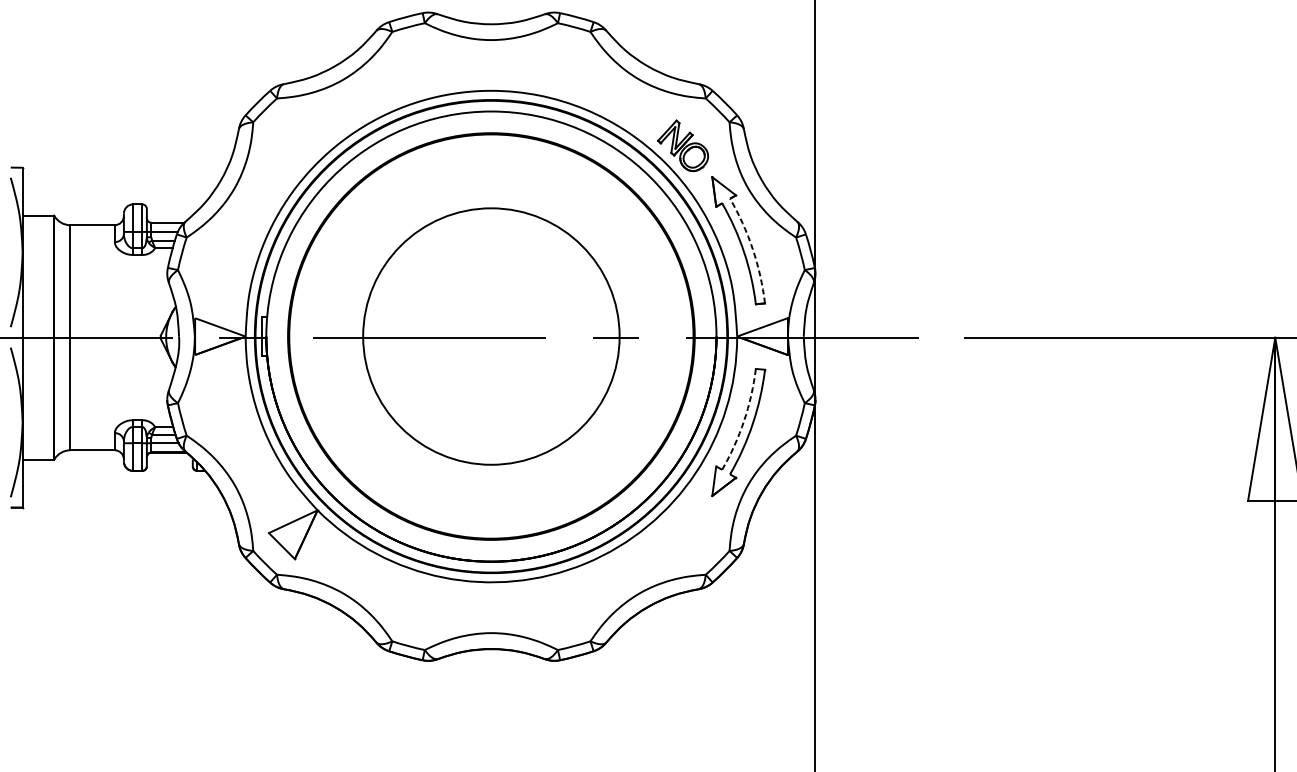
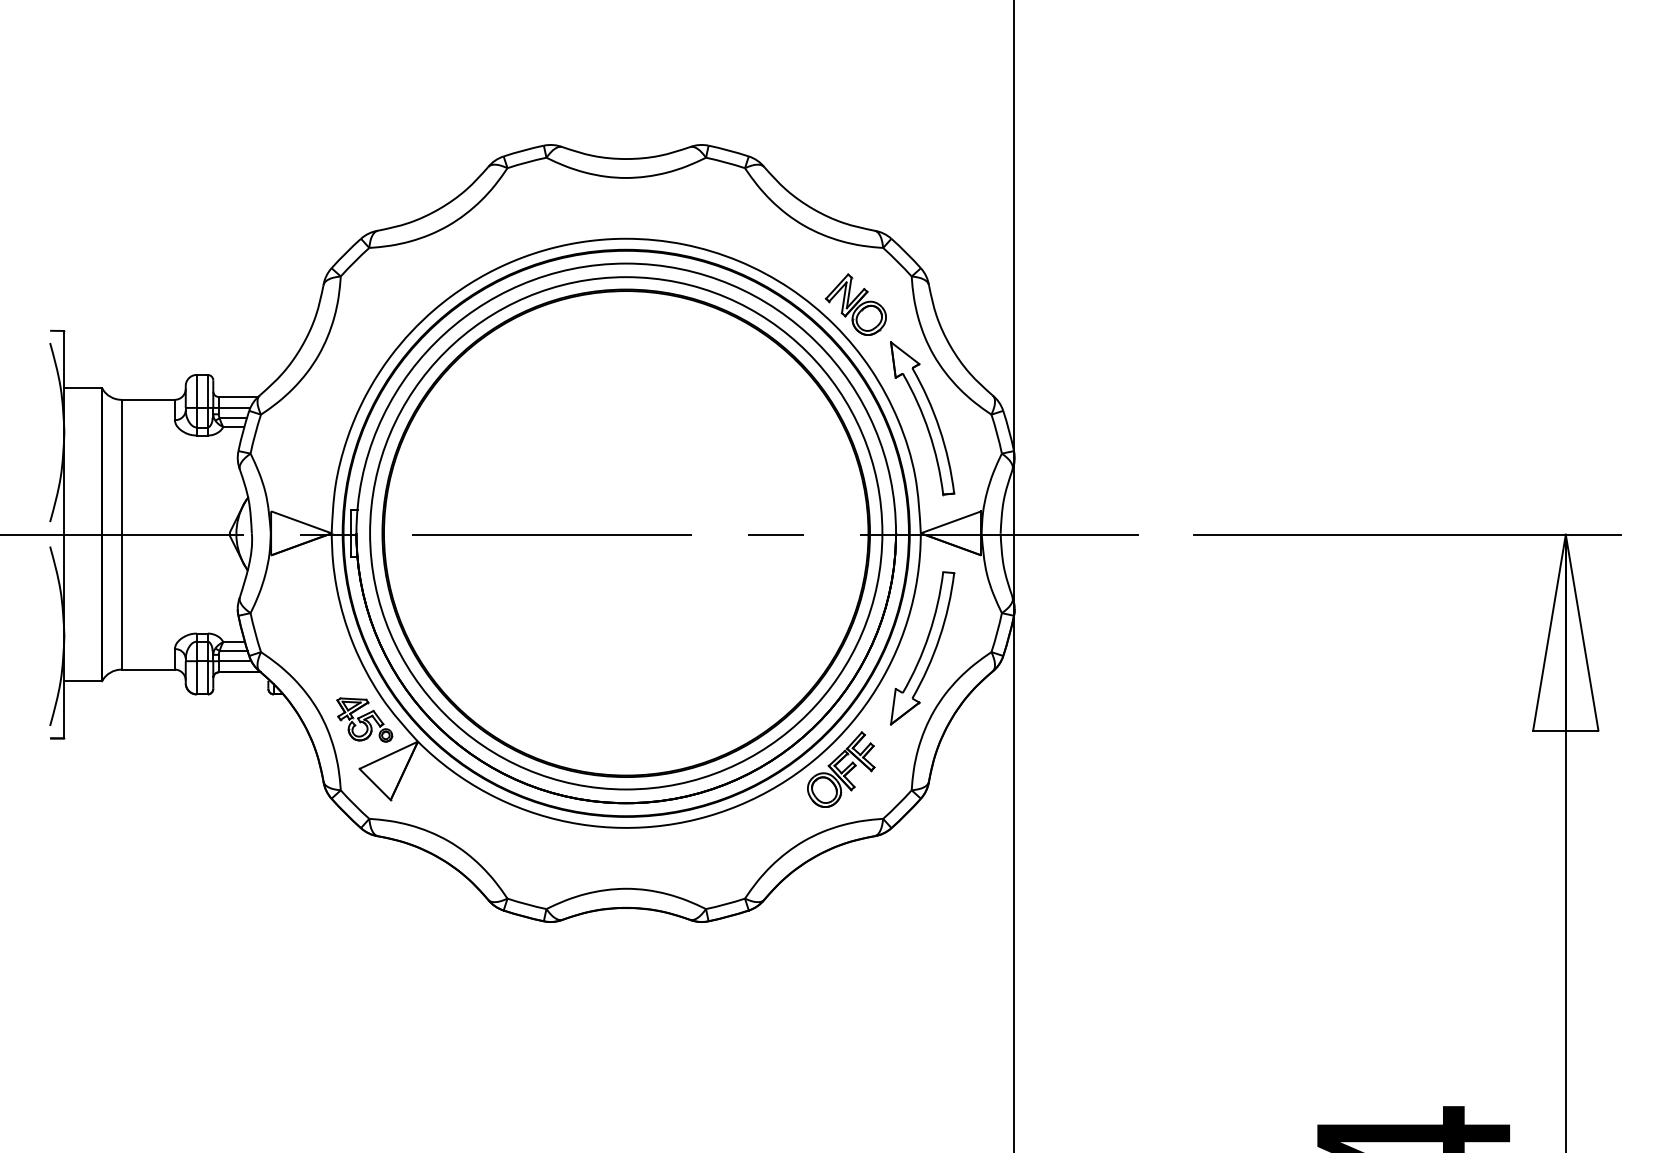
arc: (752, 249) -> (939, 428), dashed -> solid
circle: (491, 336) -> (626, 533), size x1.67
arc: (744, 420) -> (929, 634), dashed -> solid
part: (273, 491) -> (364, 719), added
part: (670, 533) -> (841, 769), added

